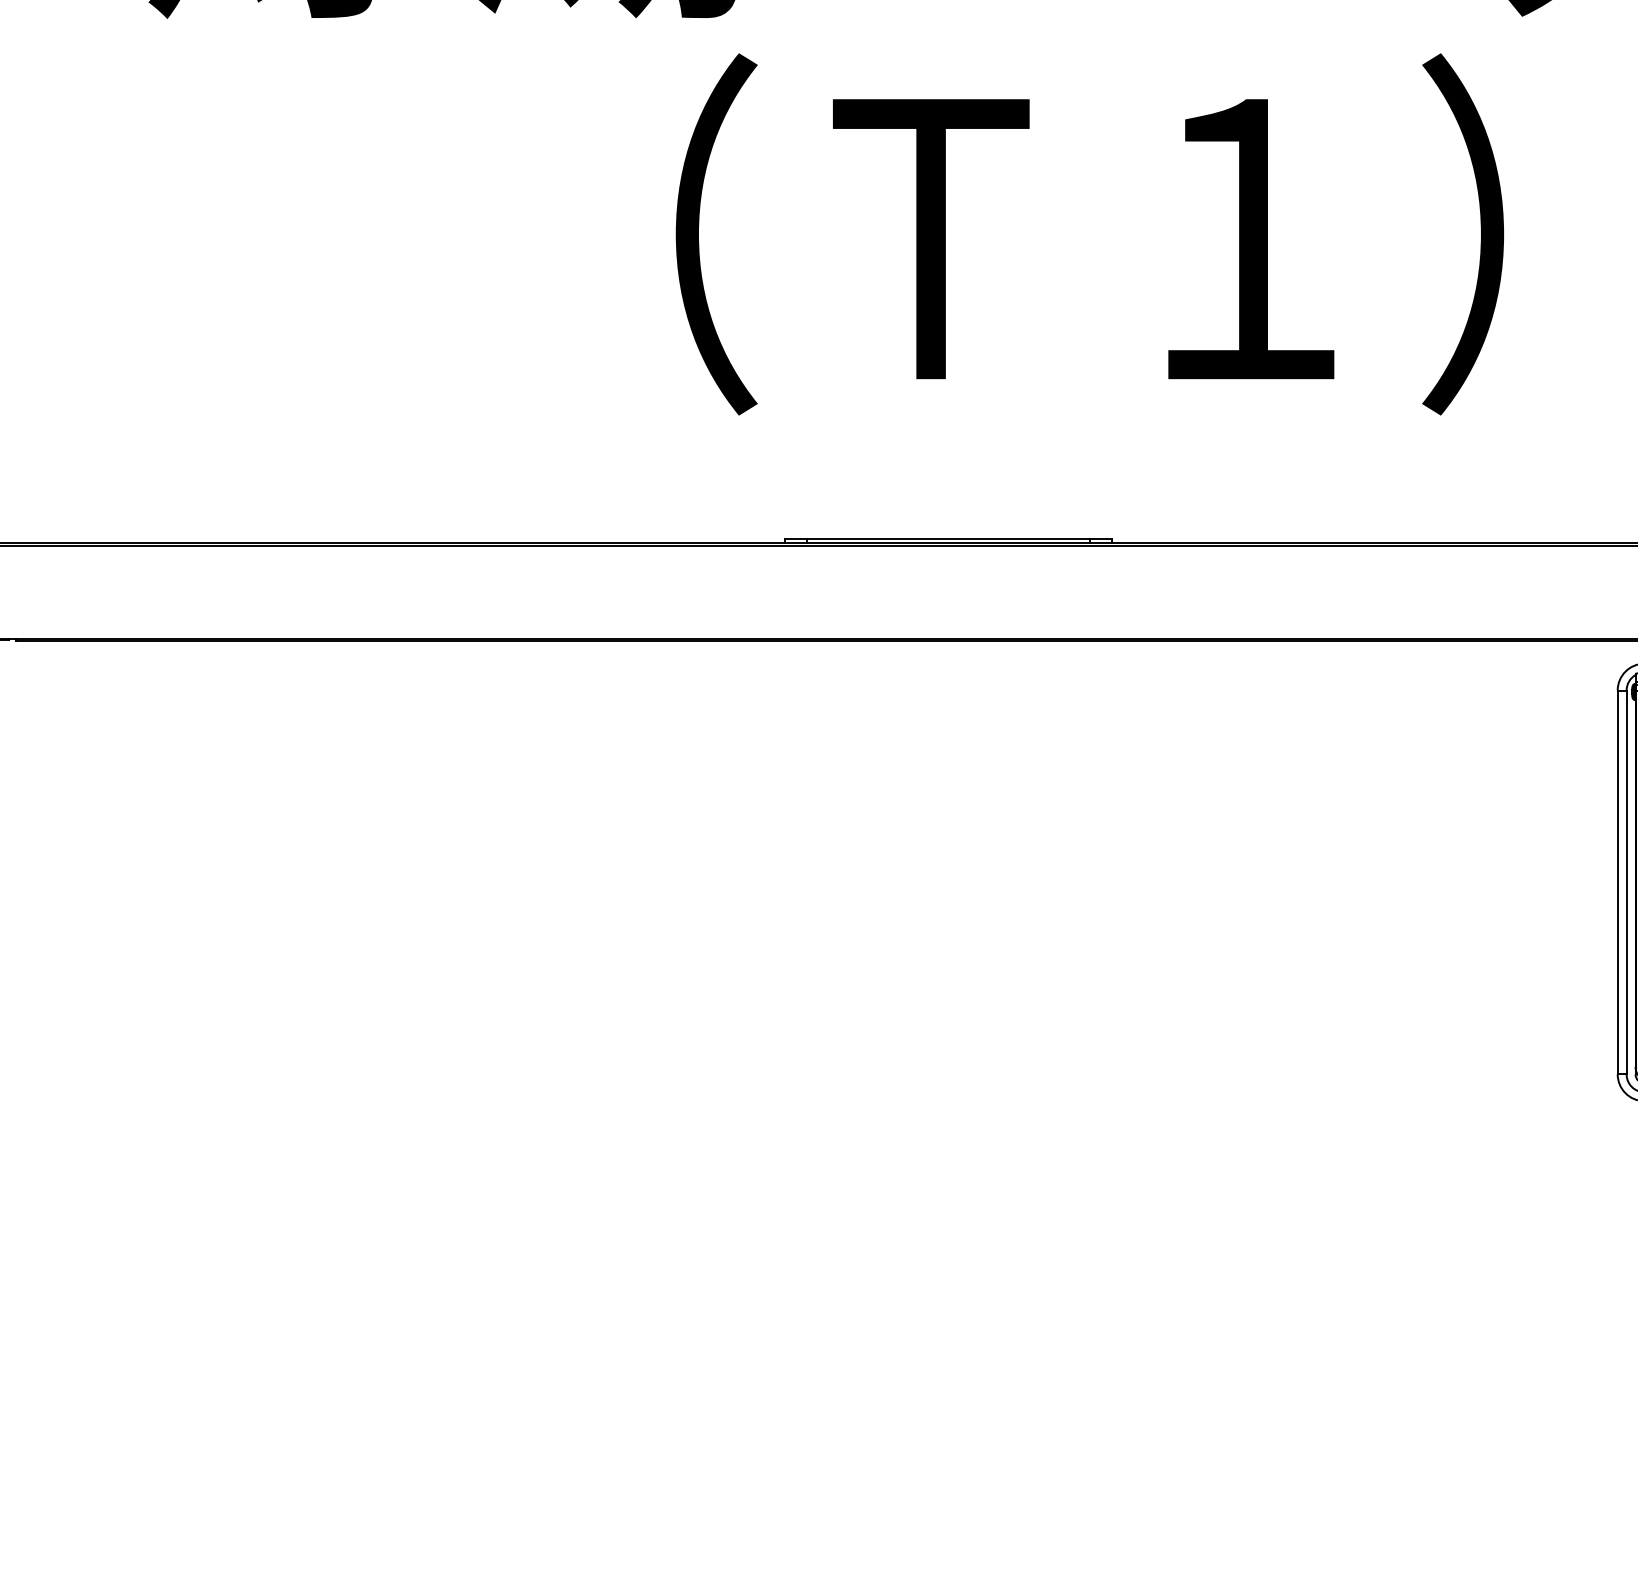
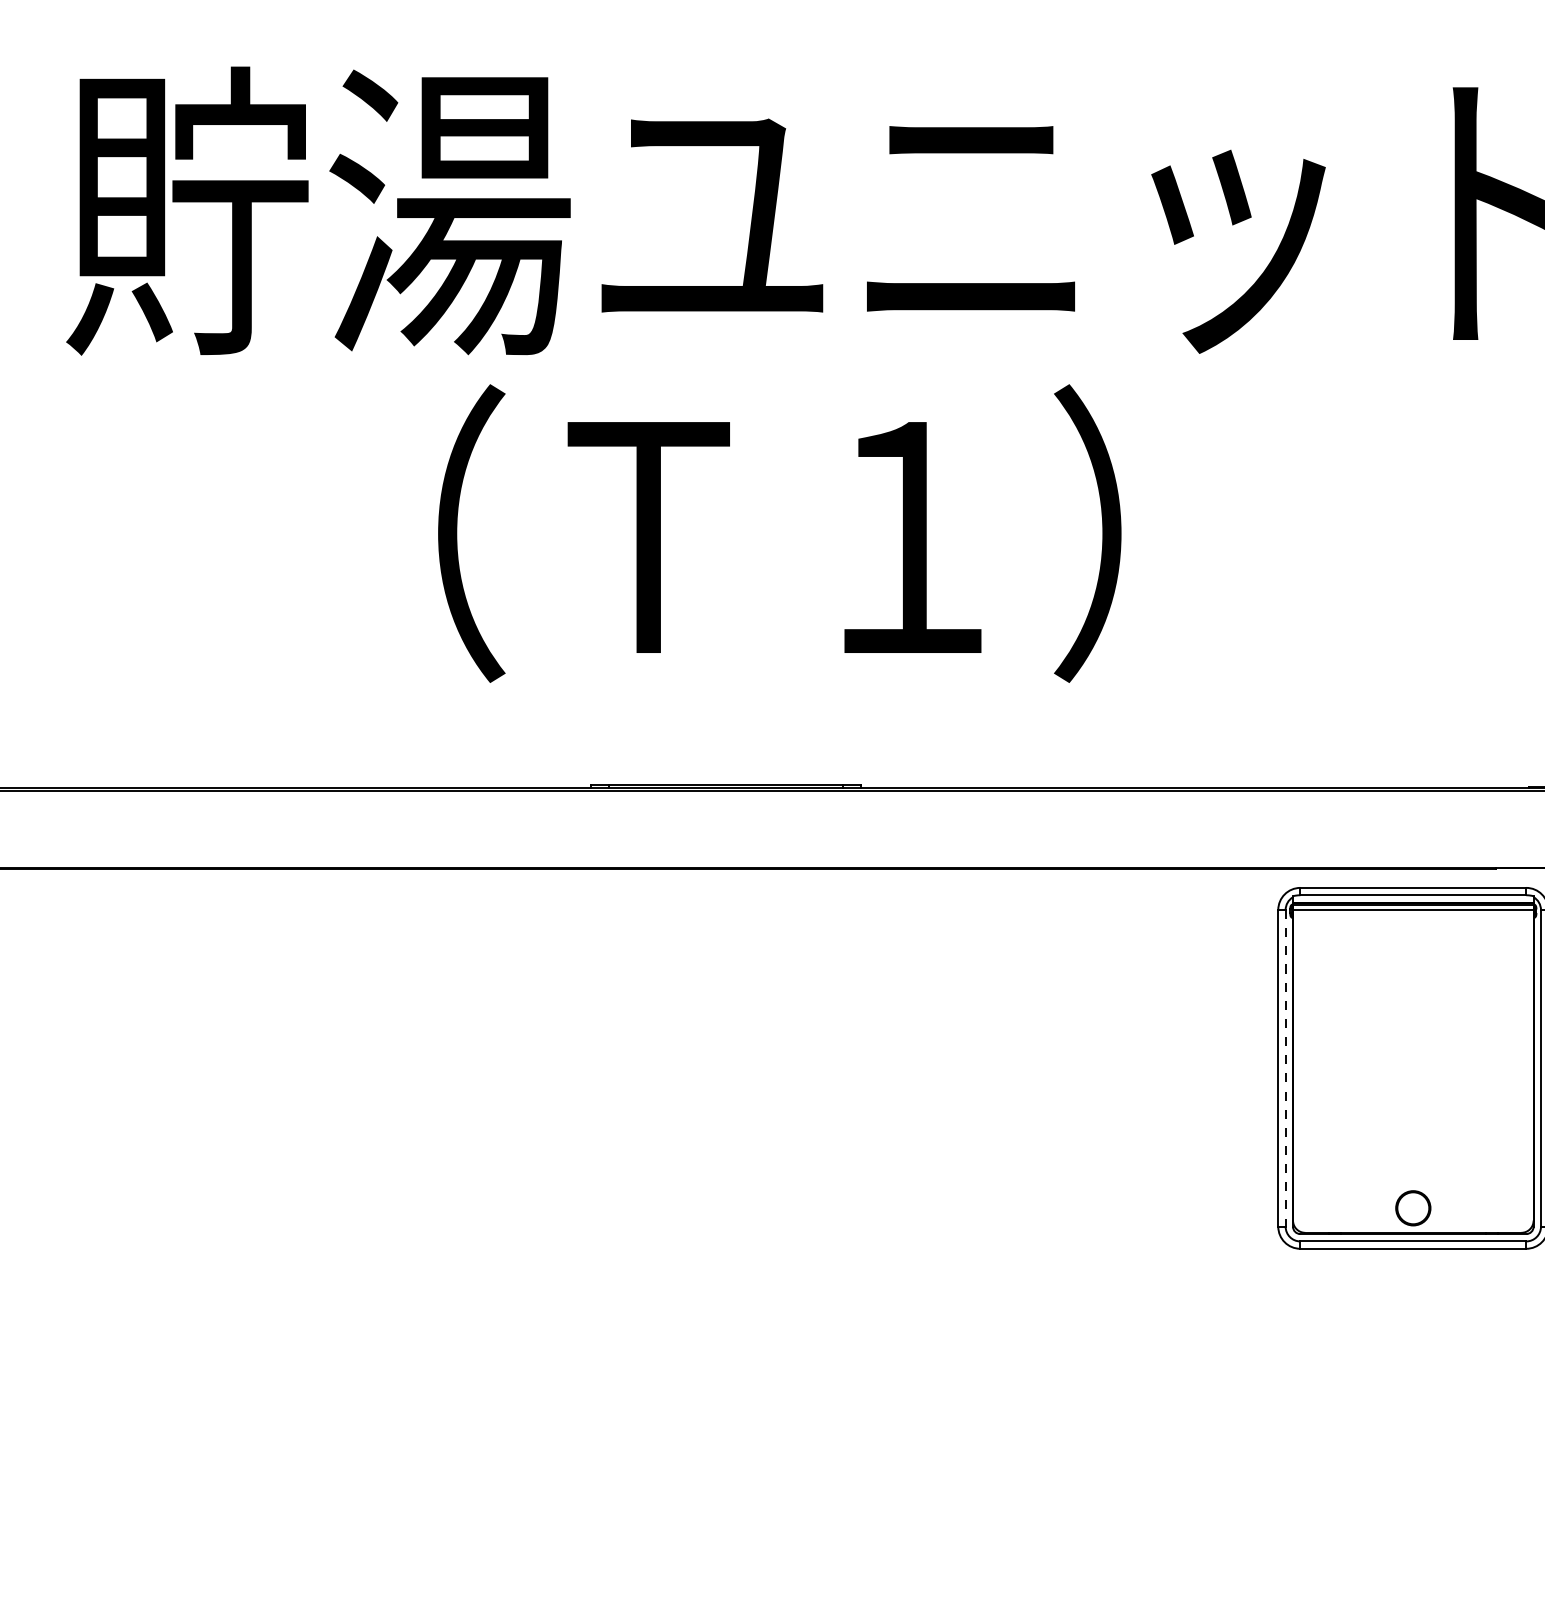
text: (1089, 234) -> (779, 533), moved
line: (1626, 882) -> (1285, 1068), solid -> dashed

